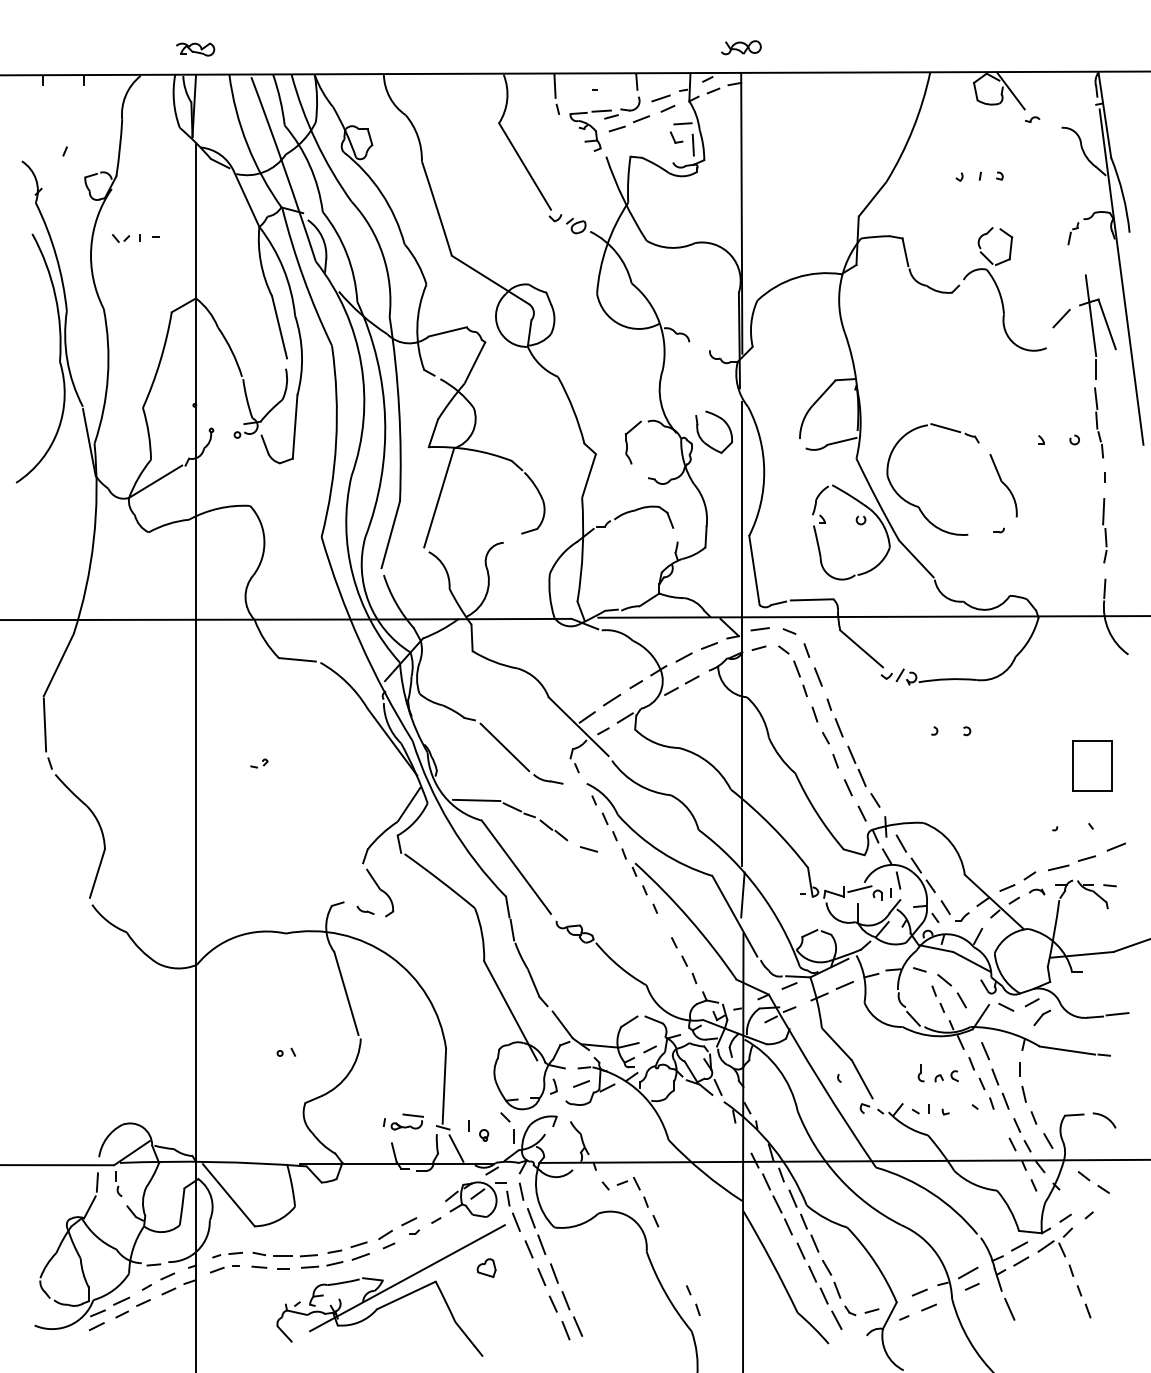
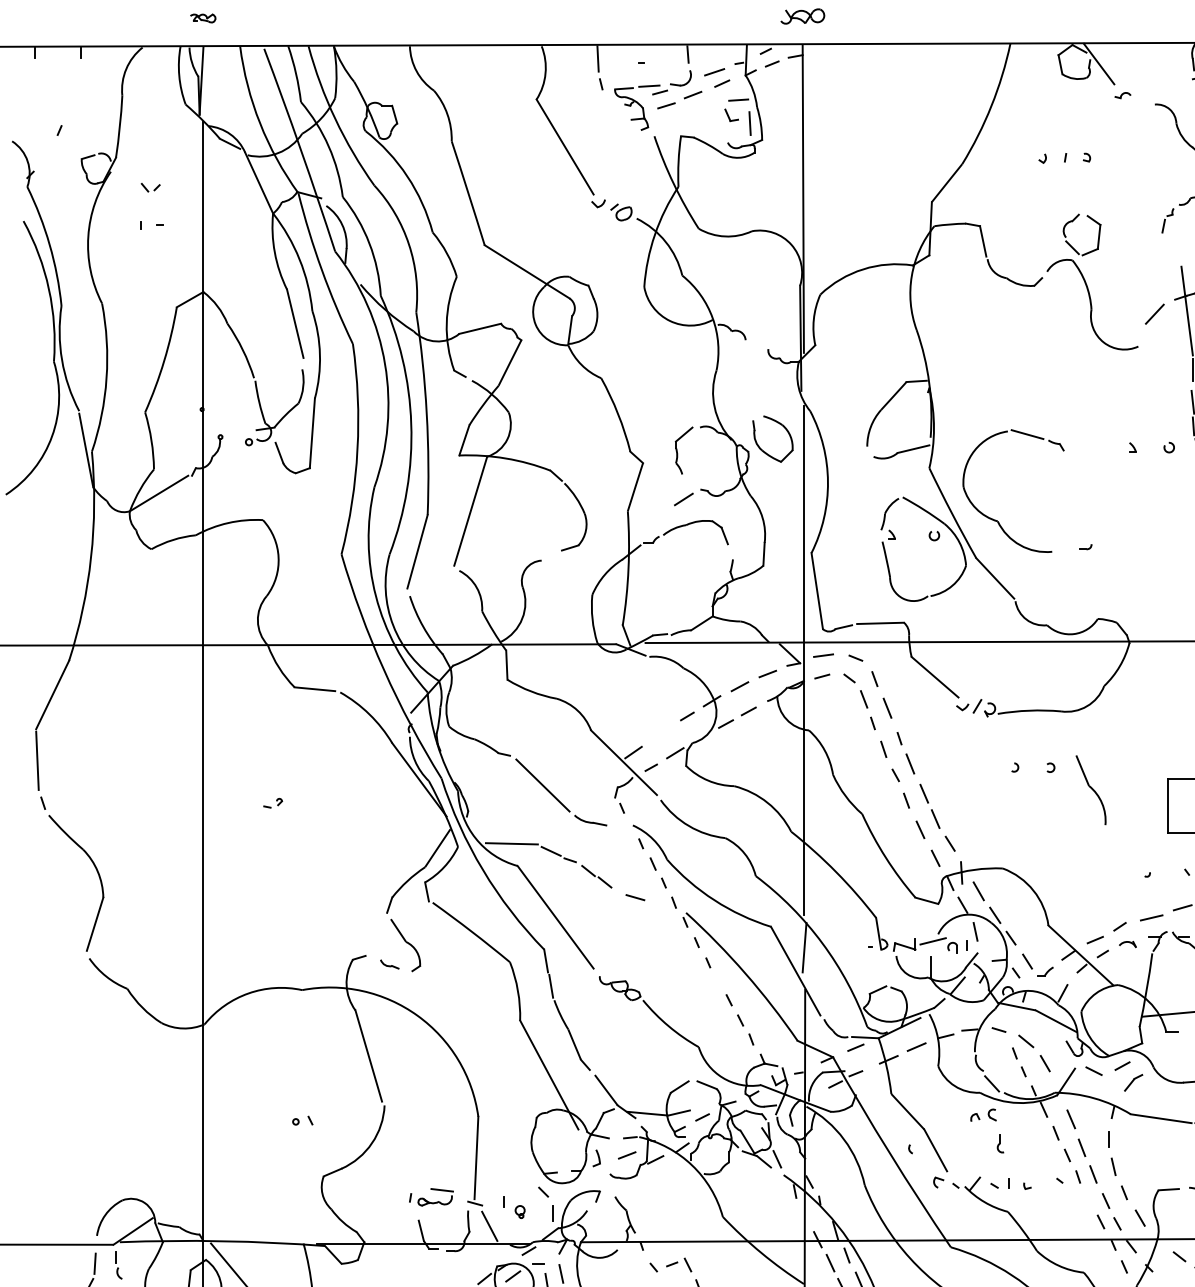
part: (195, 49) -> (202, 18), size x0.6
part: (121, 238) -> (151, 187), moved
part: (1003, 485) -> (1090, 790), moved
line: (612, 699) -> (684, 498), moved
part: (946, 1076) -> (983, 1115), moved

